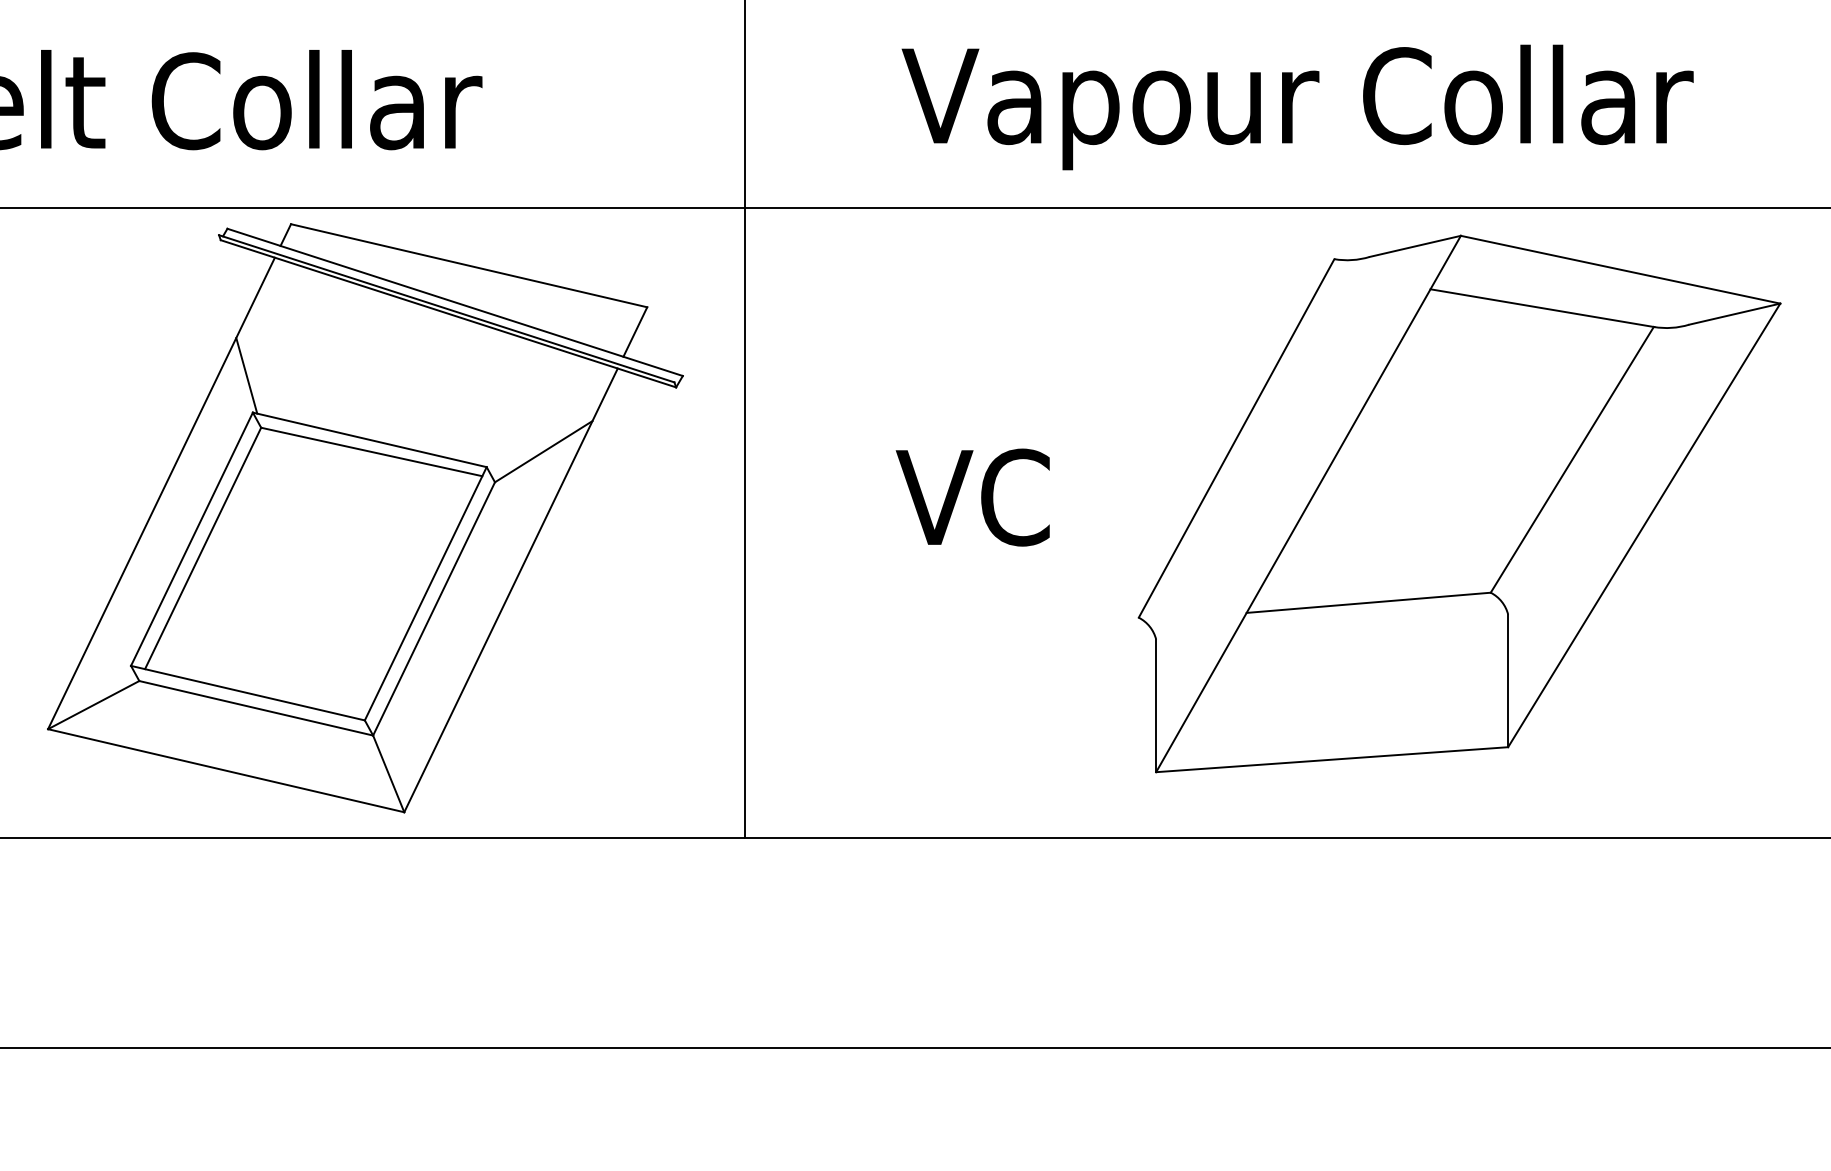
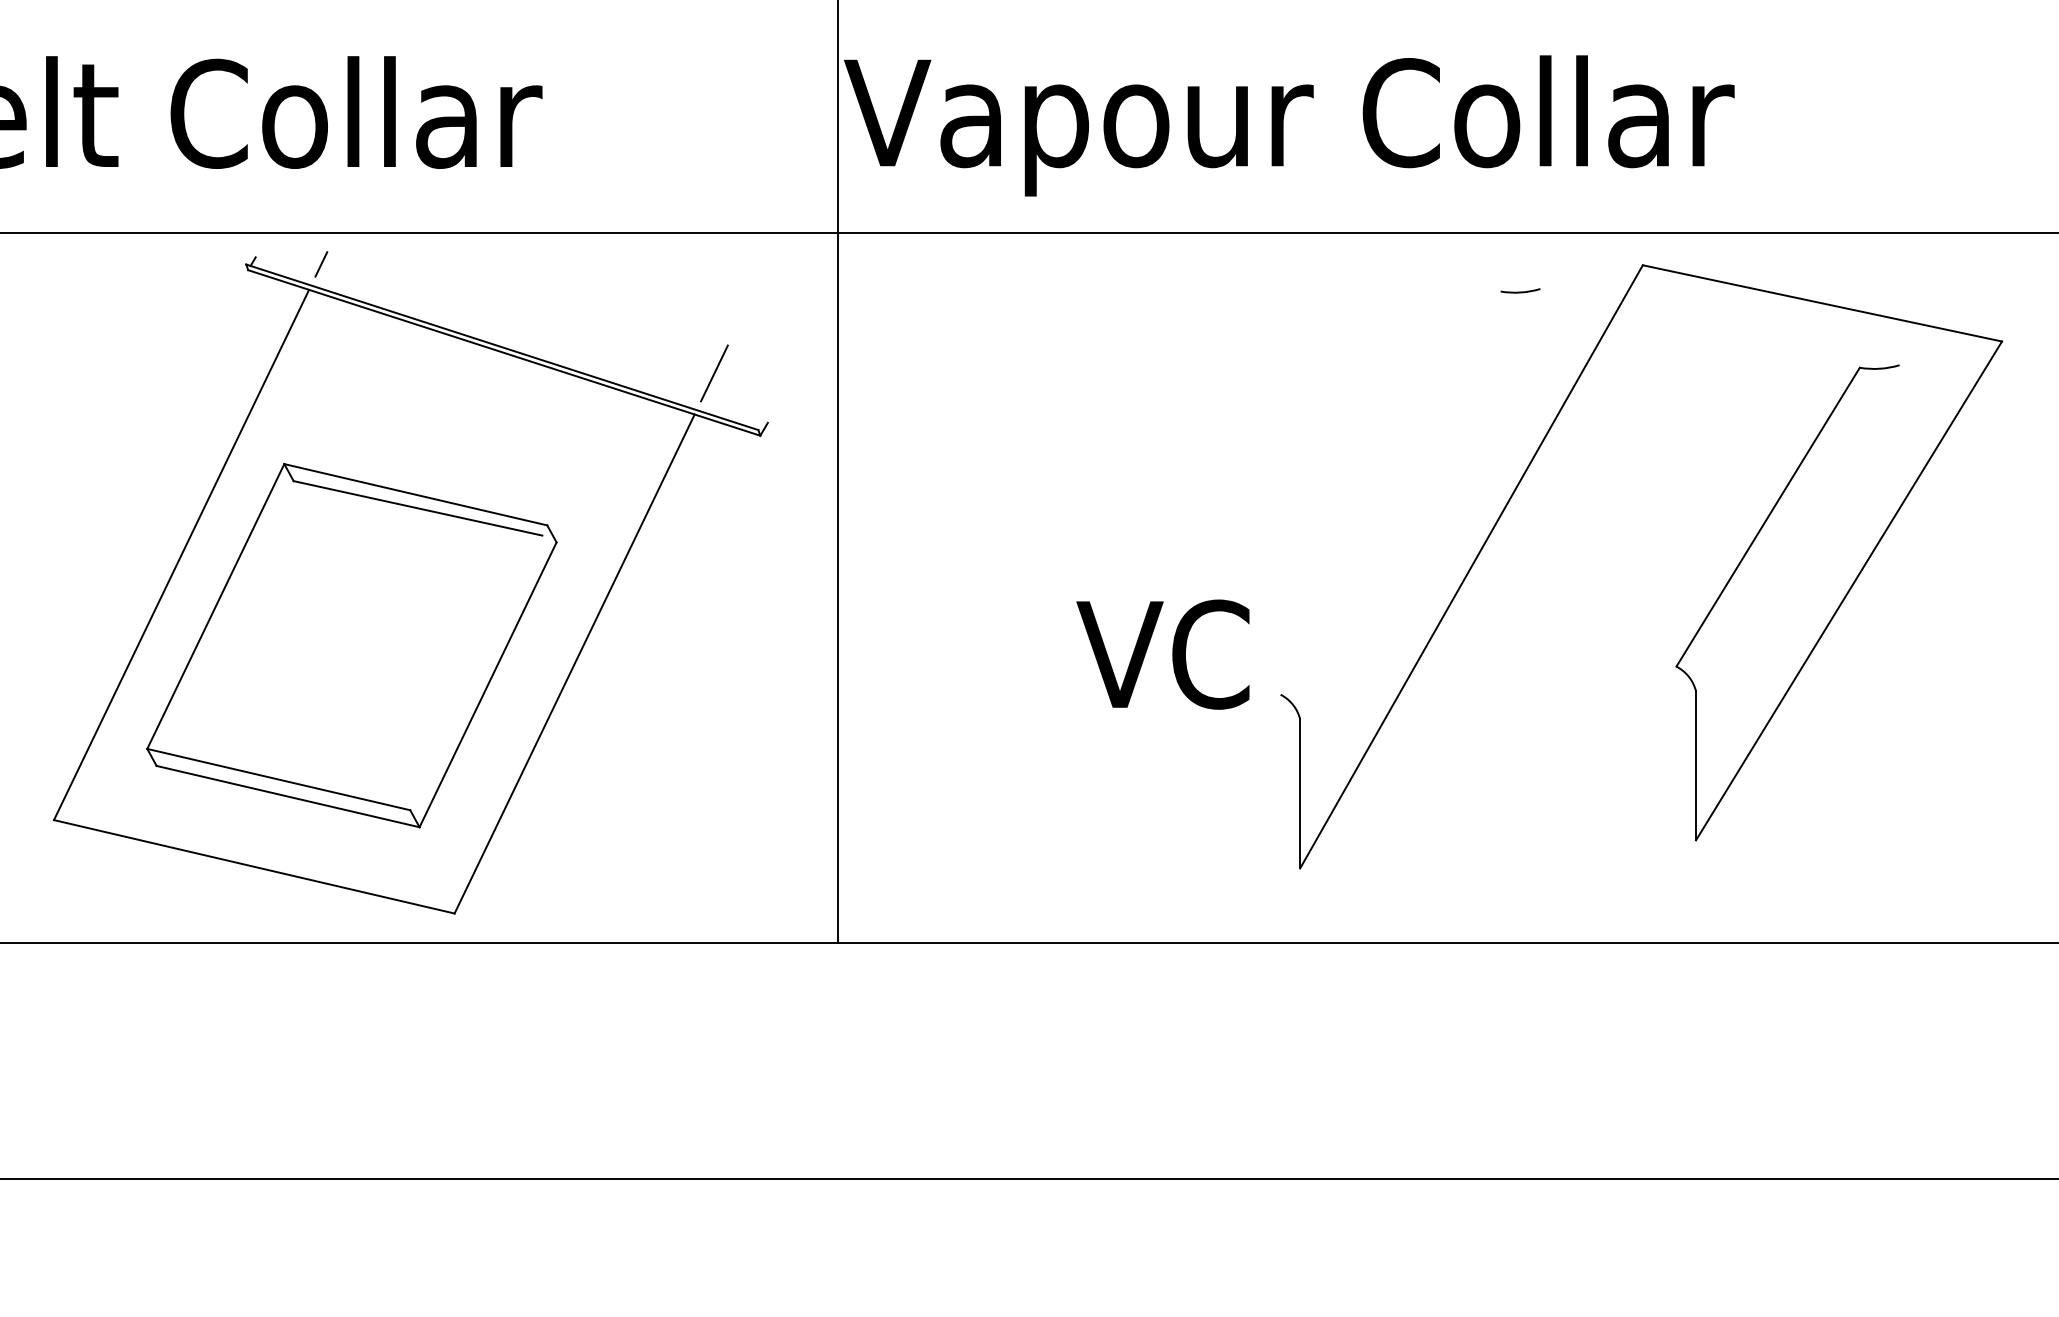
text: (1297, 107) -> (1289, 125), moved
line: (1415, 245) -> (1591, 276), removed
line: (469, 265) -> (527, 298), removed
line: (454, 301) -> (511, 339), removed
line: (1542, 308) -> (1734, 346), removed
line: (1734, 314) -> (1950, 353), removed
line: (246, 375) -> (277, 422), removed
line: (1236, 437) -> (1390, 492), removed
line: (543, 451) -> (611, 507), removed
text: (972, 497) -> (1162, 654), moved
line: (203, 548) -> (228, 616), removed
line: (425, 593) -> (478, 667), removed
line: (1368, 602) -> (1538, 677), removed
line: (93, 704) -> (105, 792), removed
line: (1332, 759) -> (1498, 854), removed
line: (388, 774) -> (436, 870), removed

